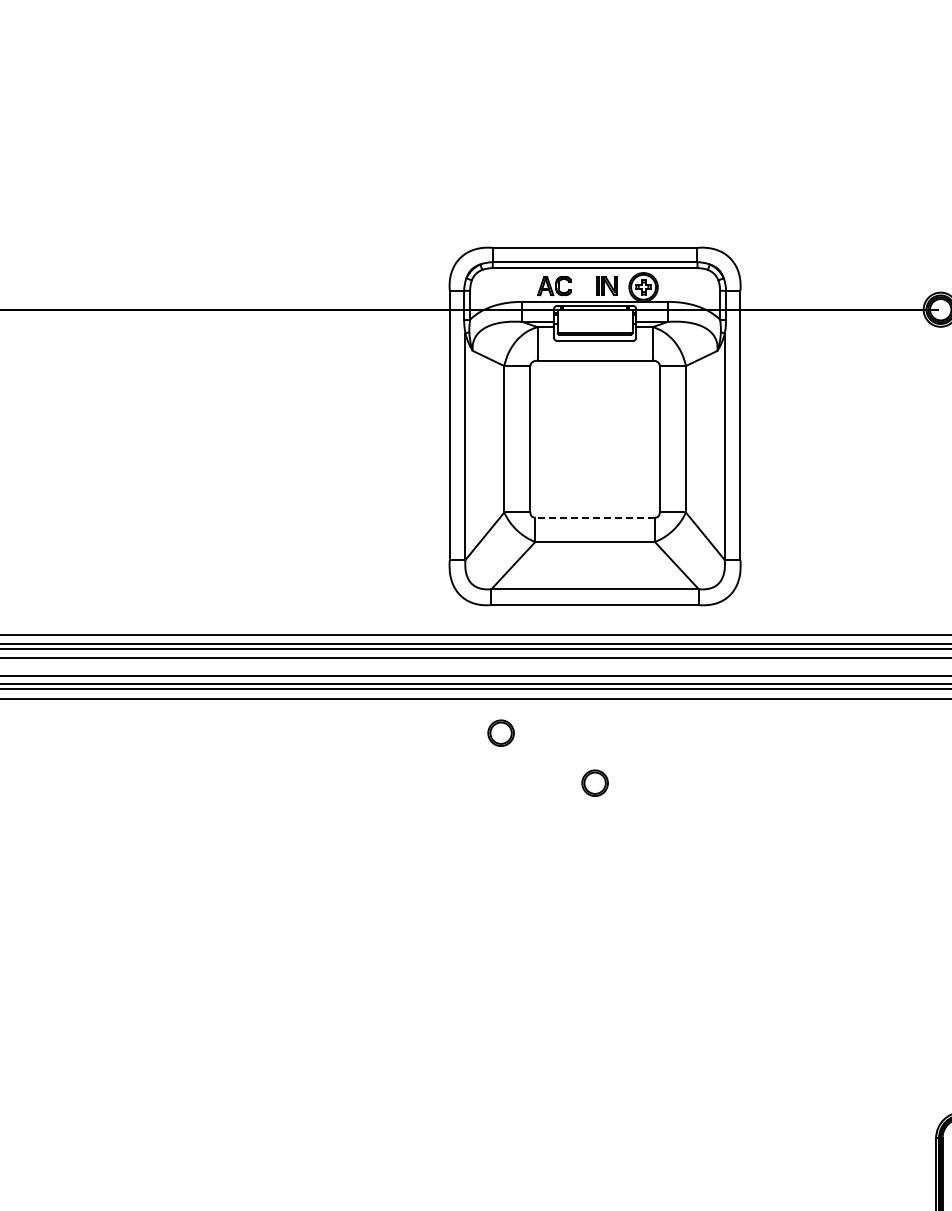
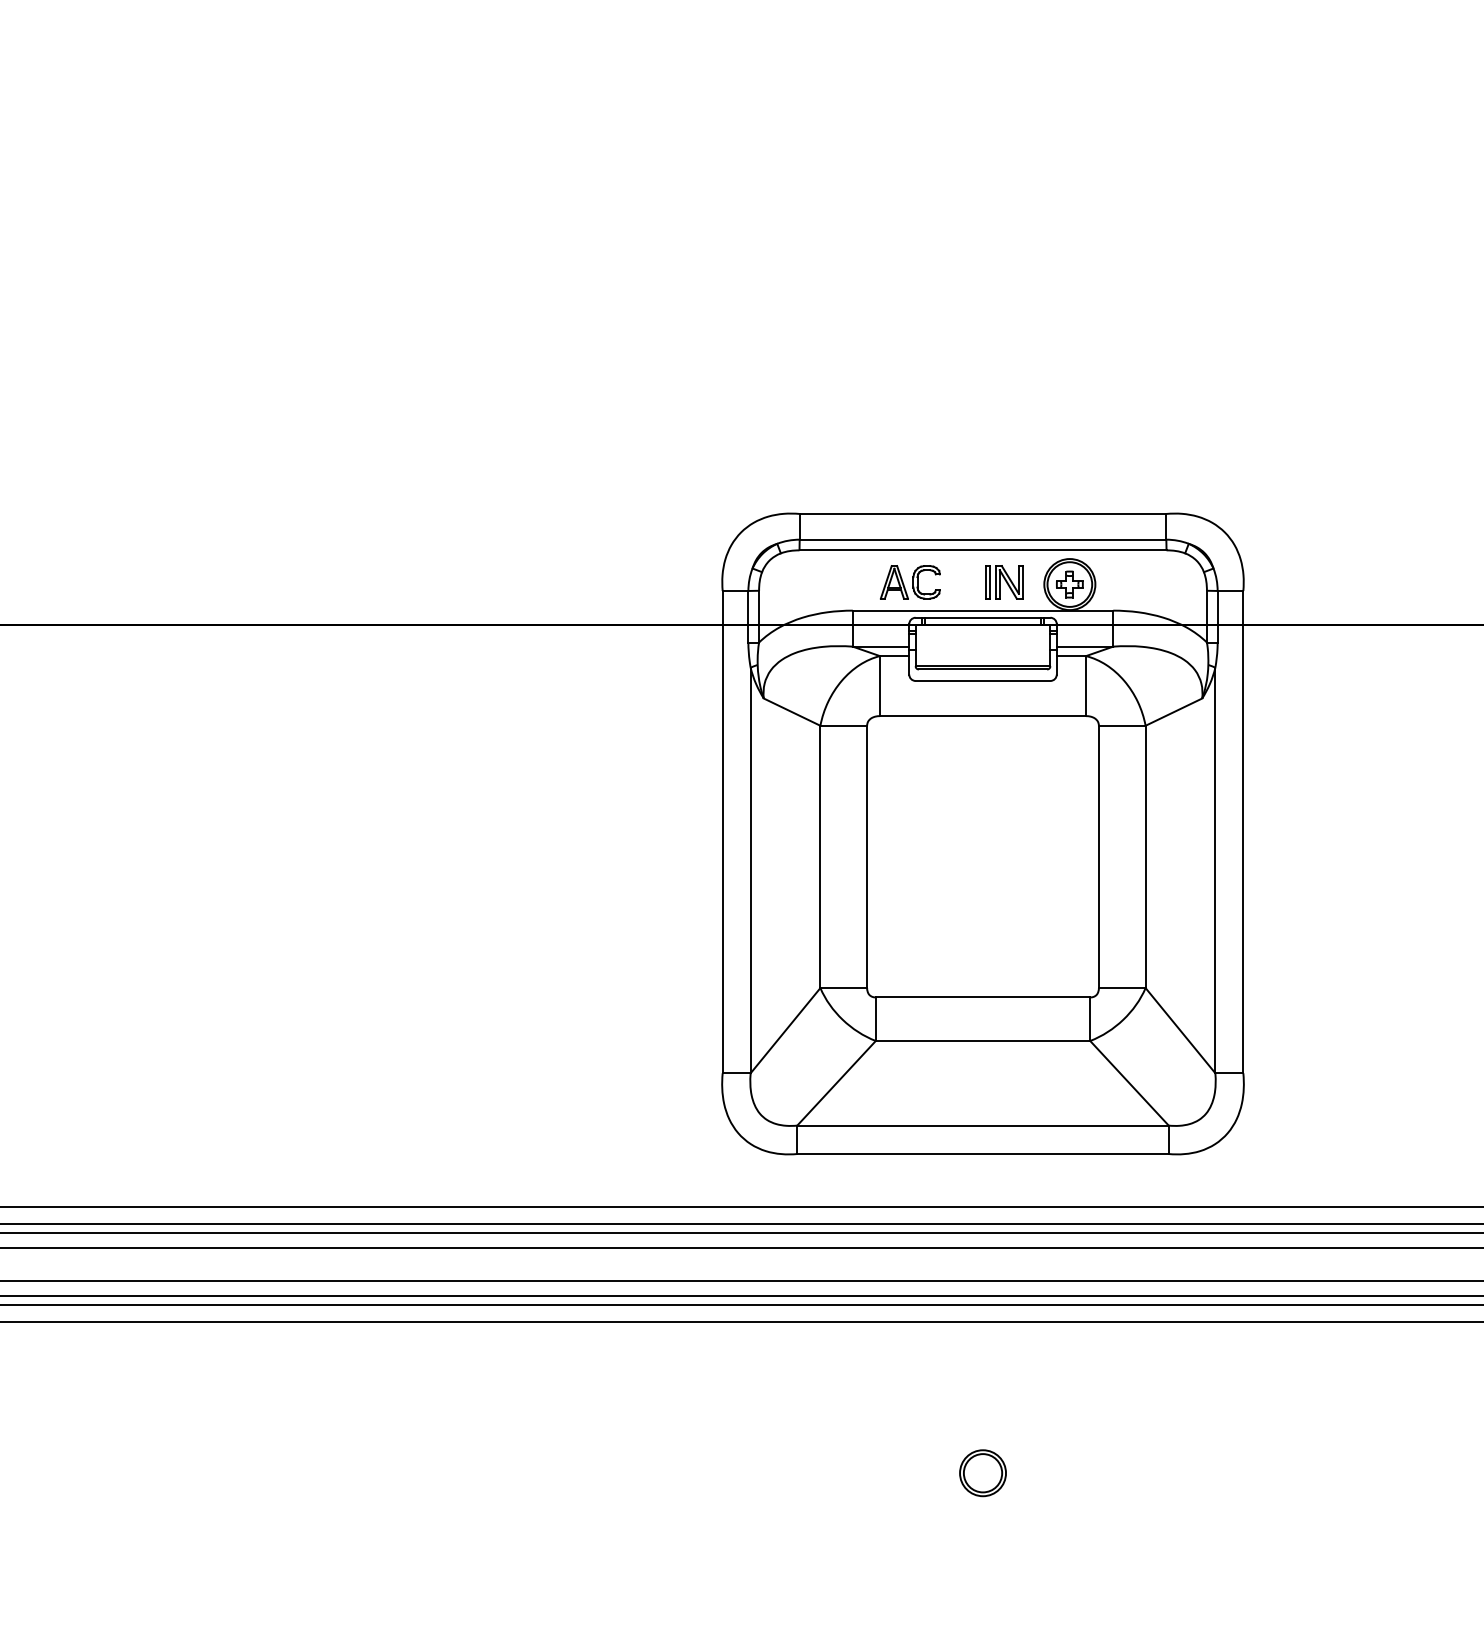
line: (595, 517) -> (983, 997), dashed -> solid
part: (500, 732) -> (813, 1382), removed

